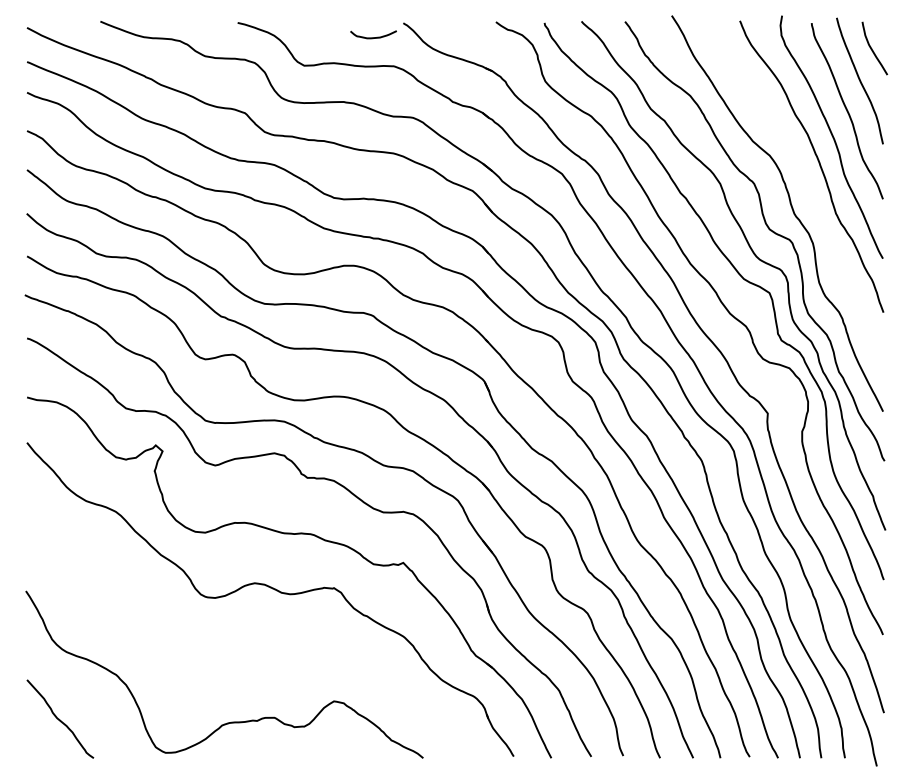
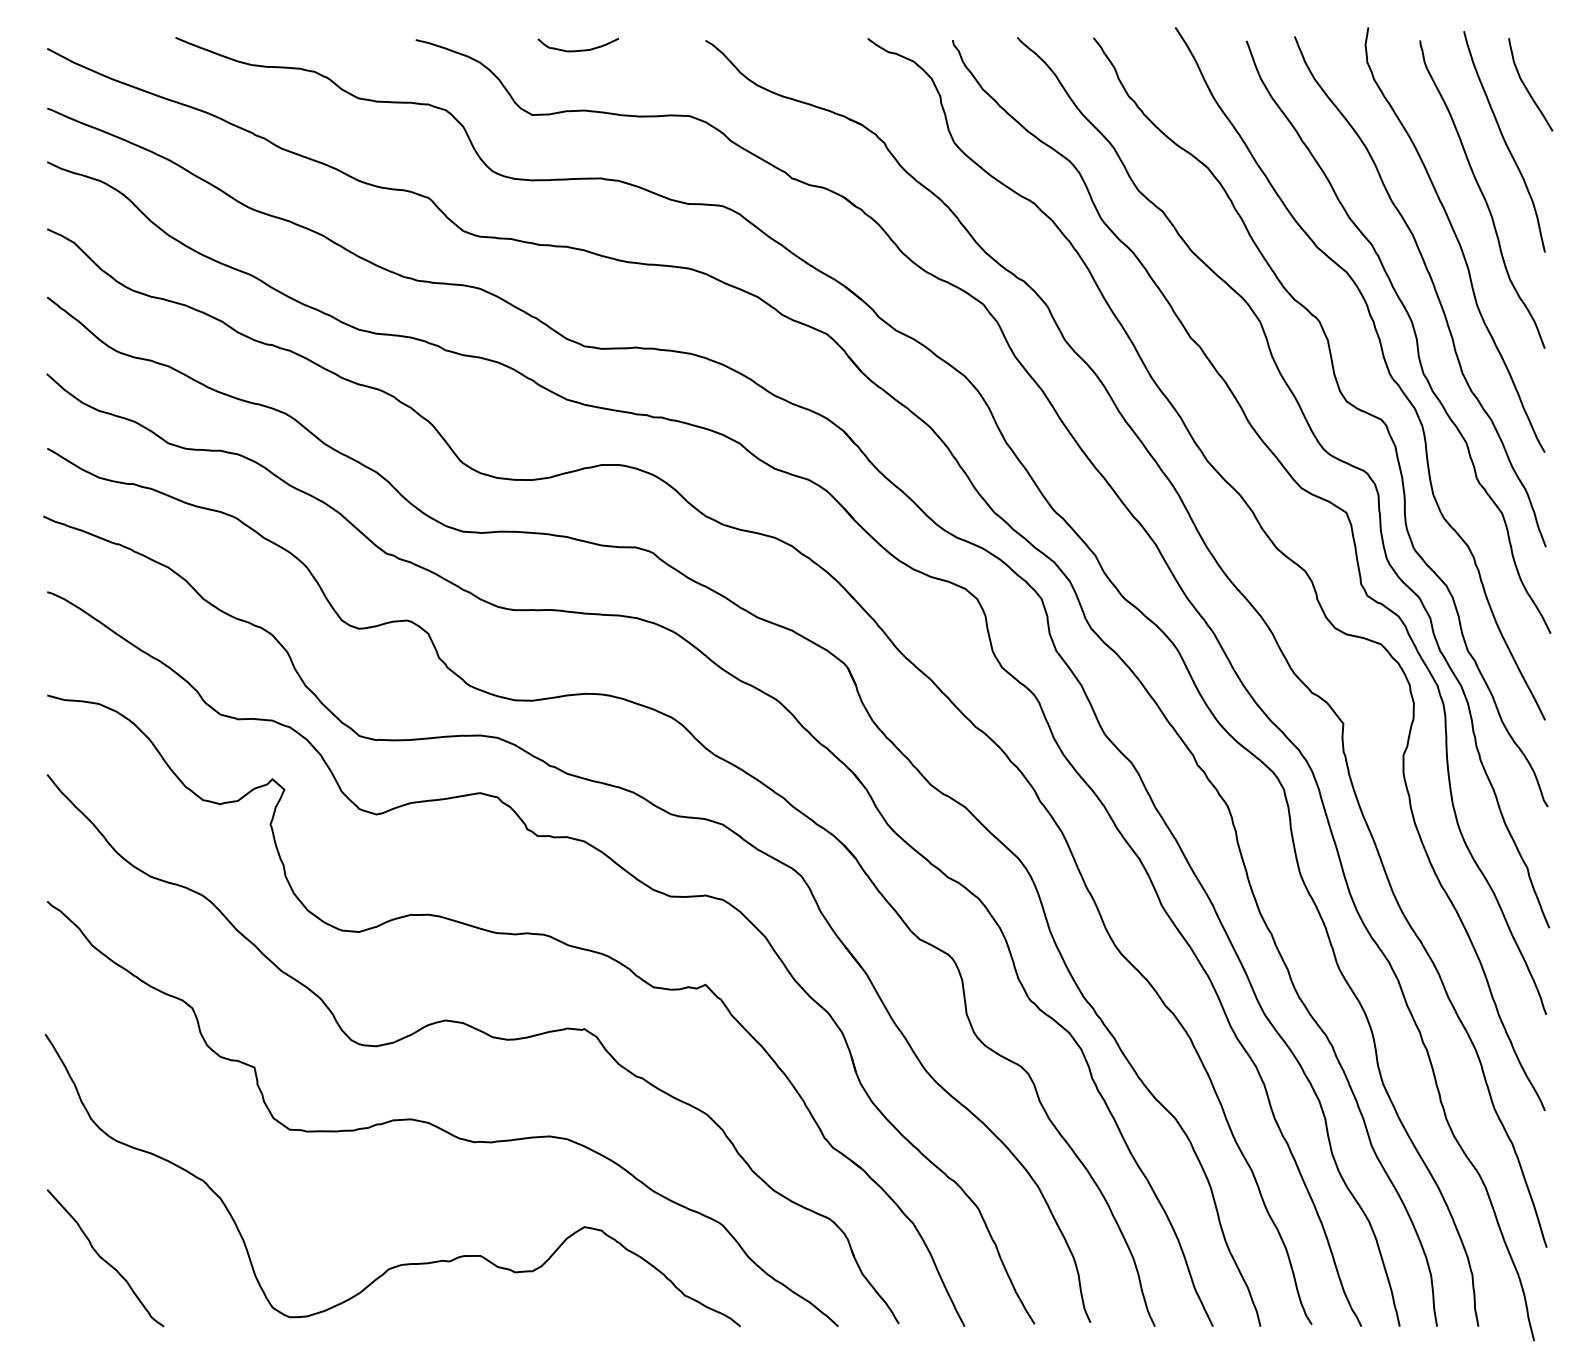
curve: (373, 37) -> (578, 49), moved
curve: (807, 190) -> (1412, 333), added
curve: (249, 642) -> (436, 1124), added

